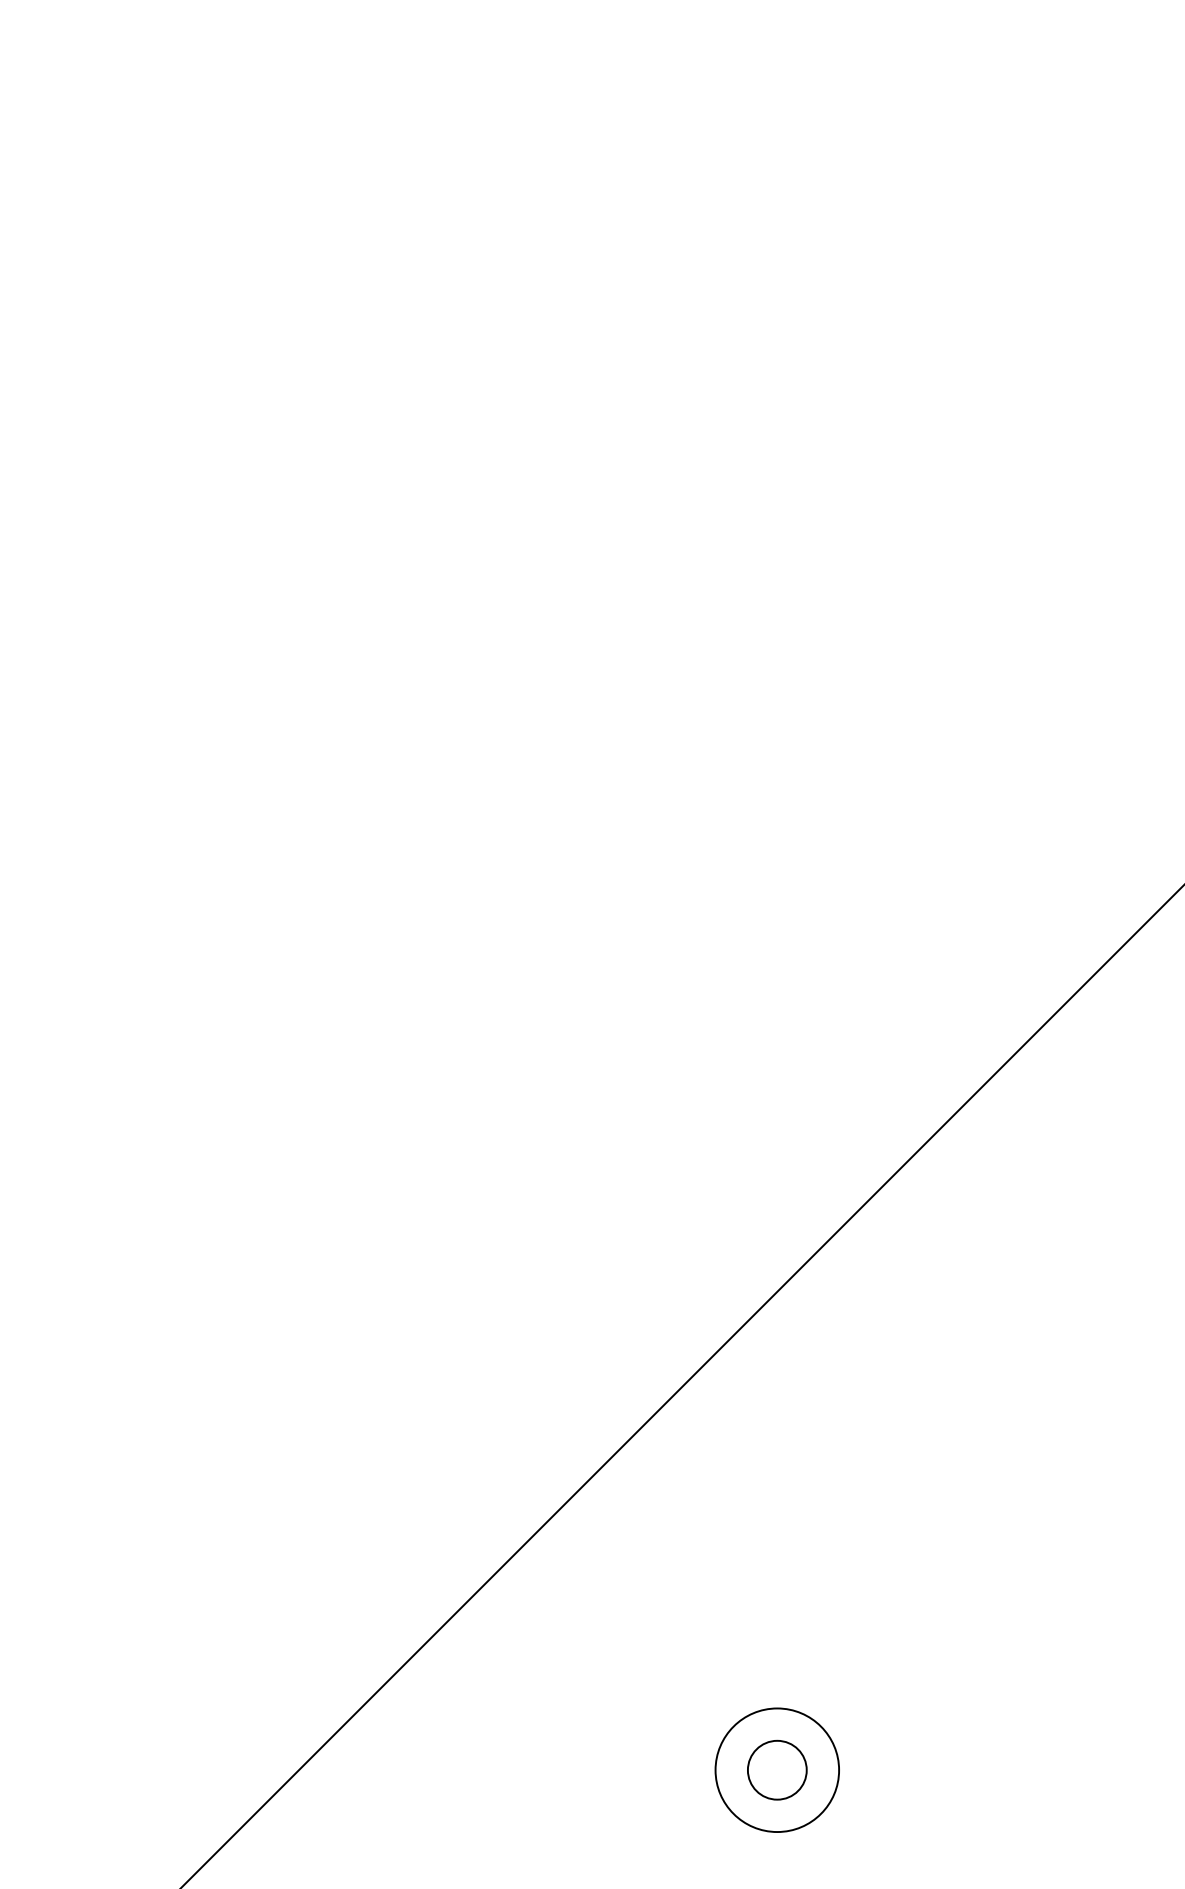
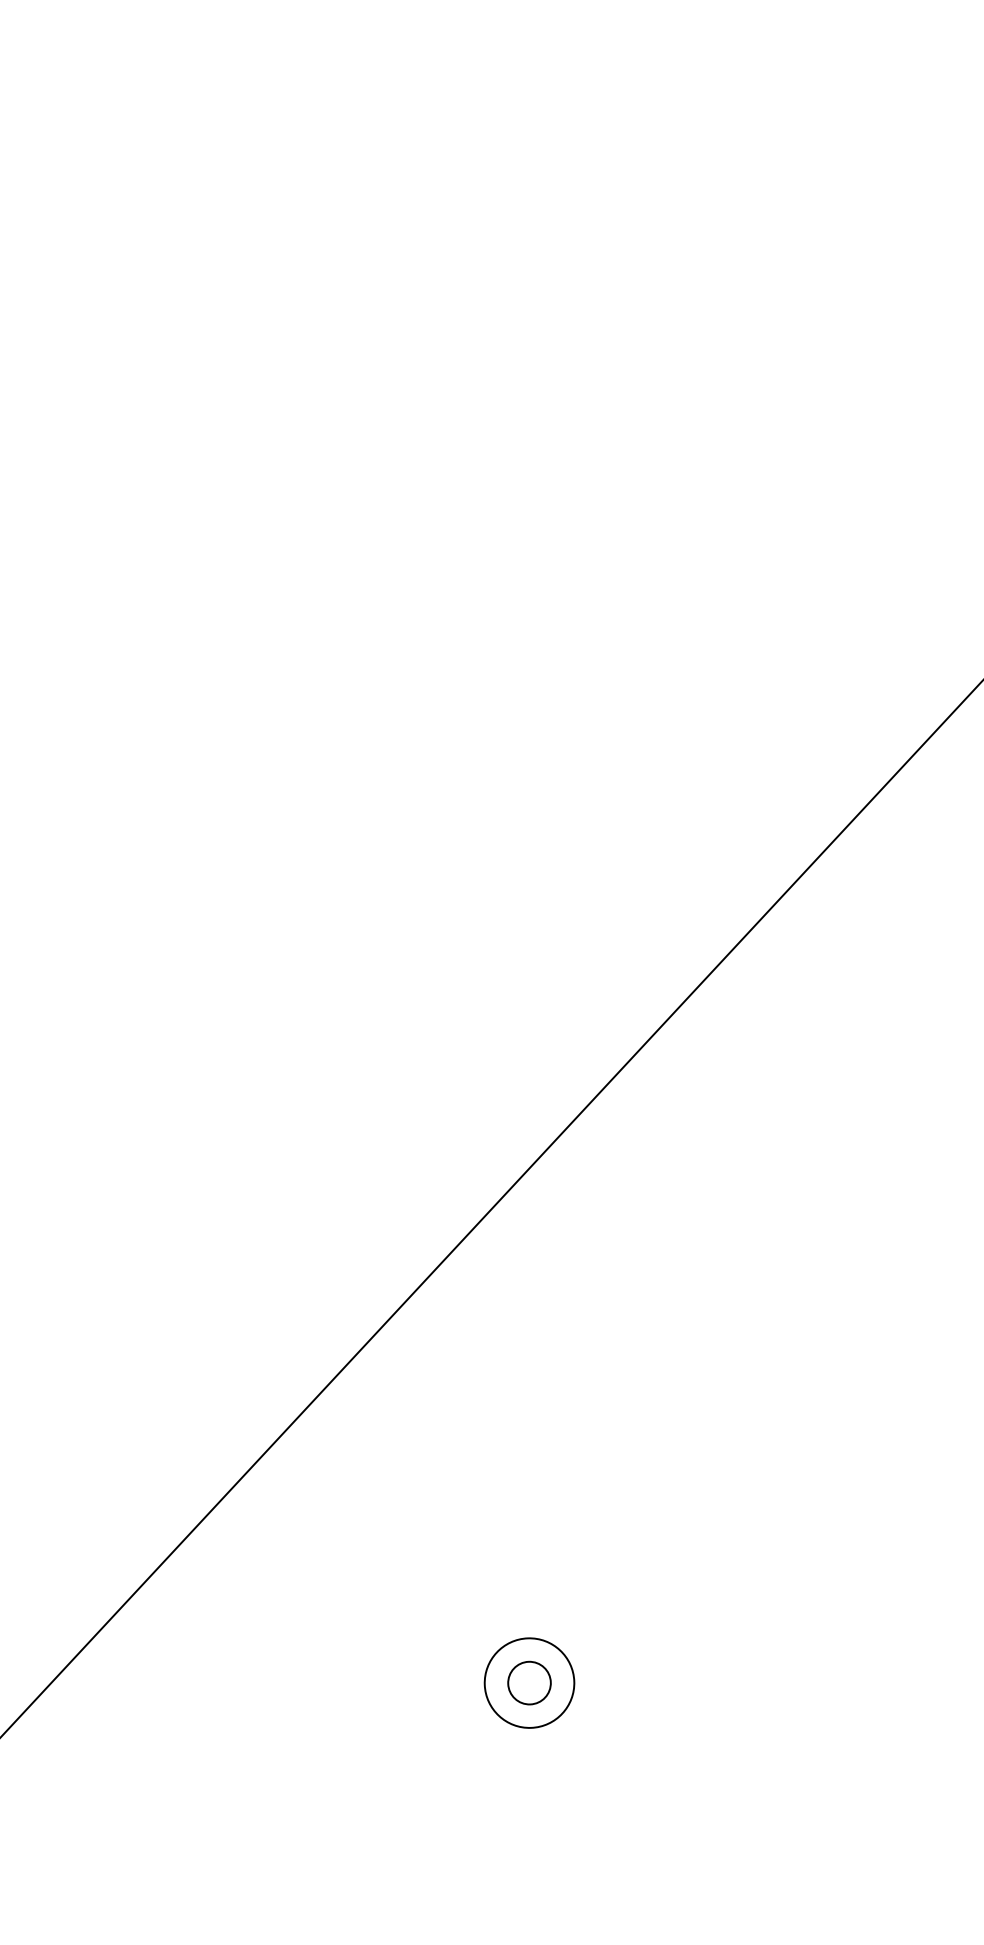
circle: (776, 1769) -> (528, 1682), size x0.7
circle: (777, 1770) -> (529, 1683), size x0.7

